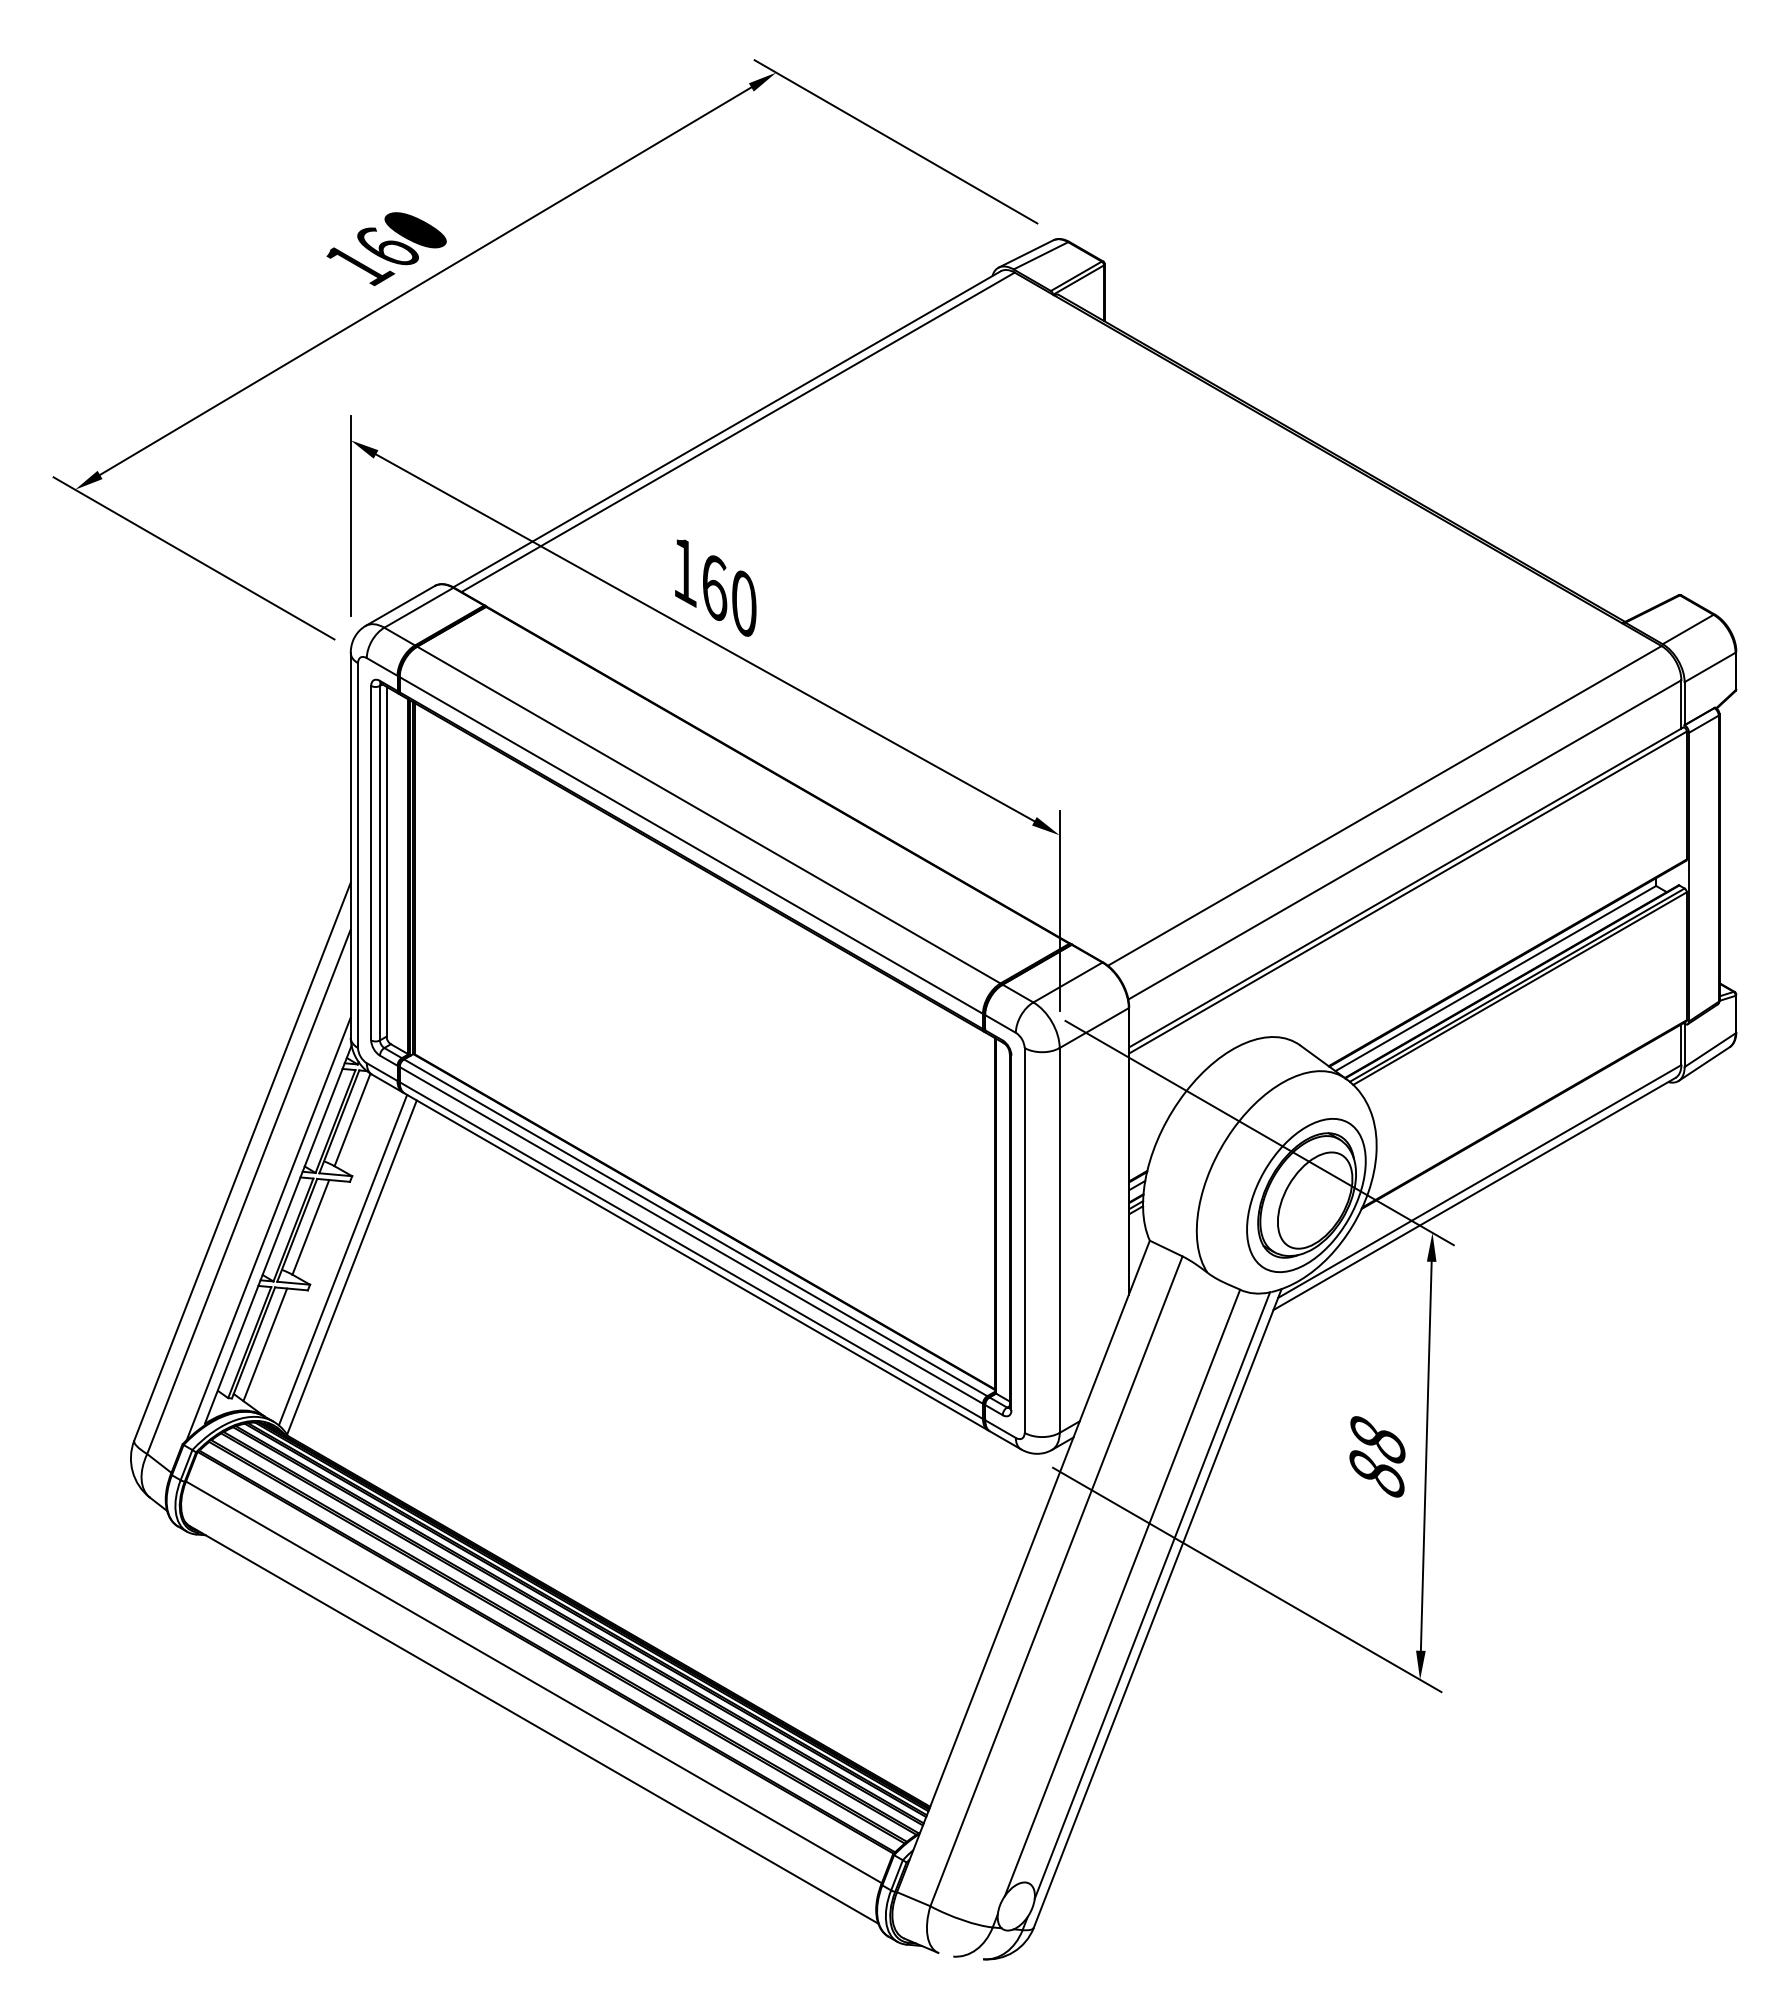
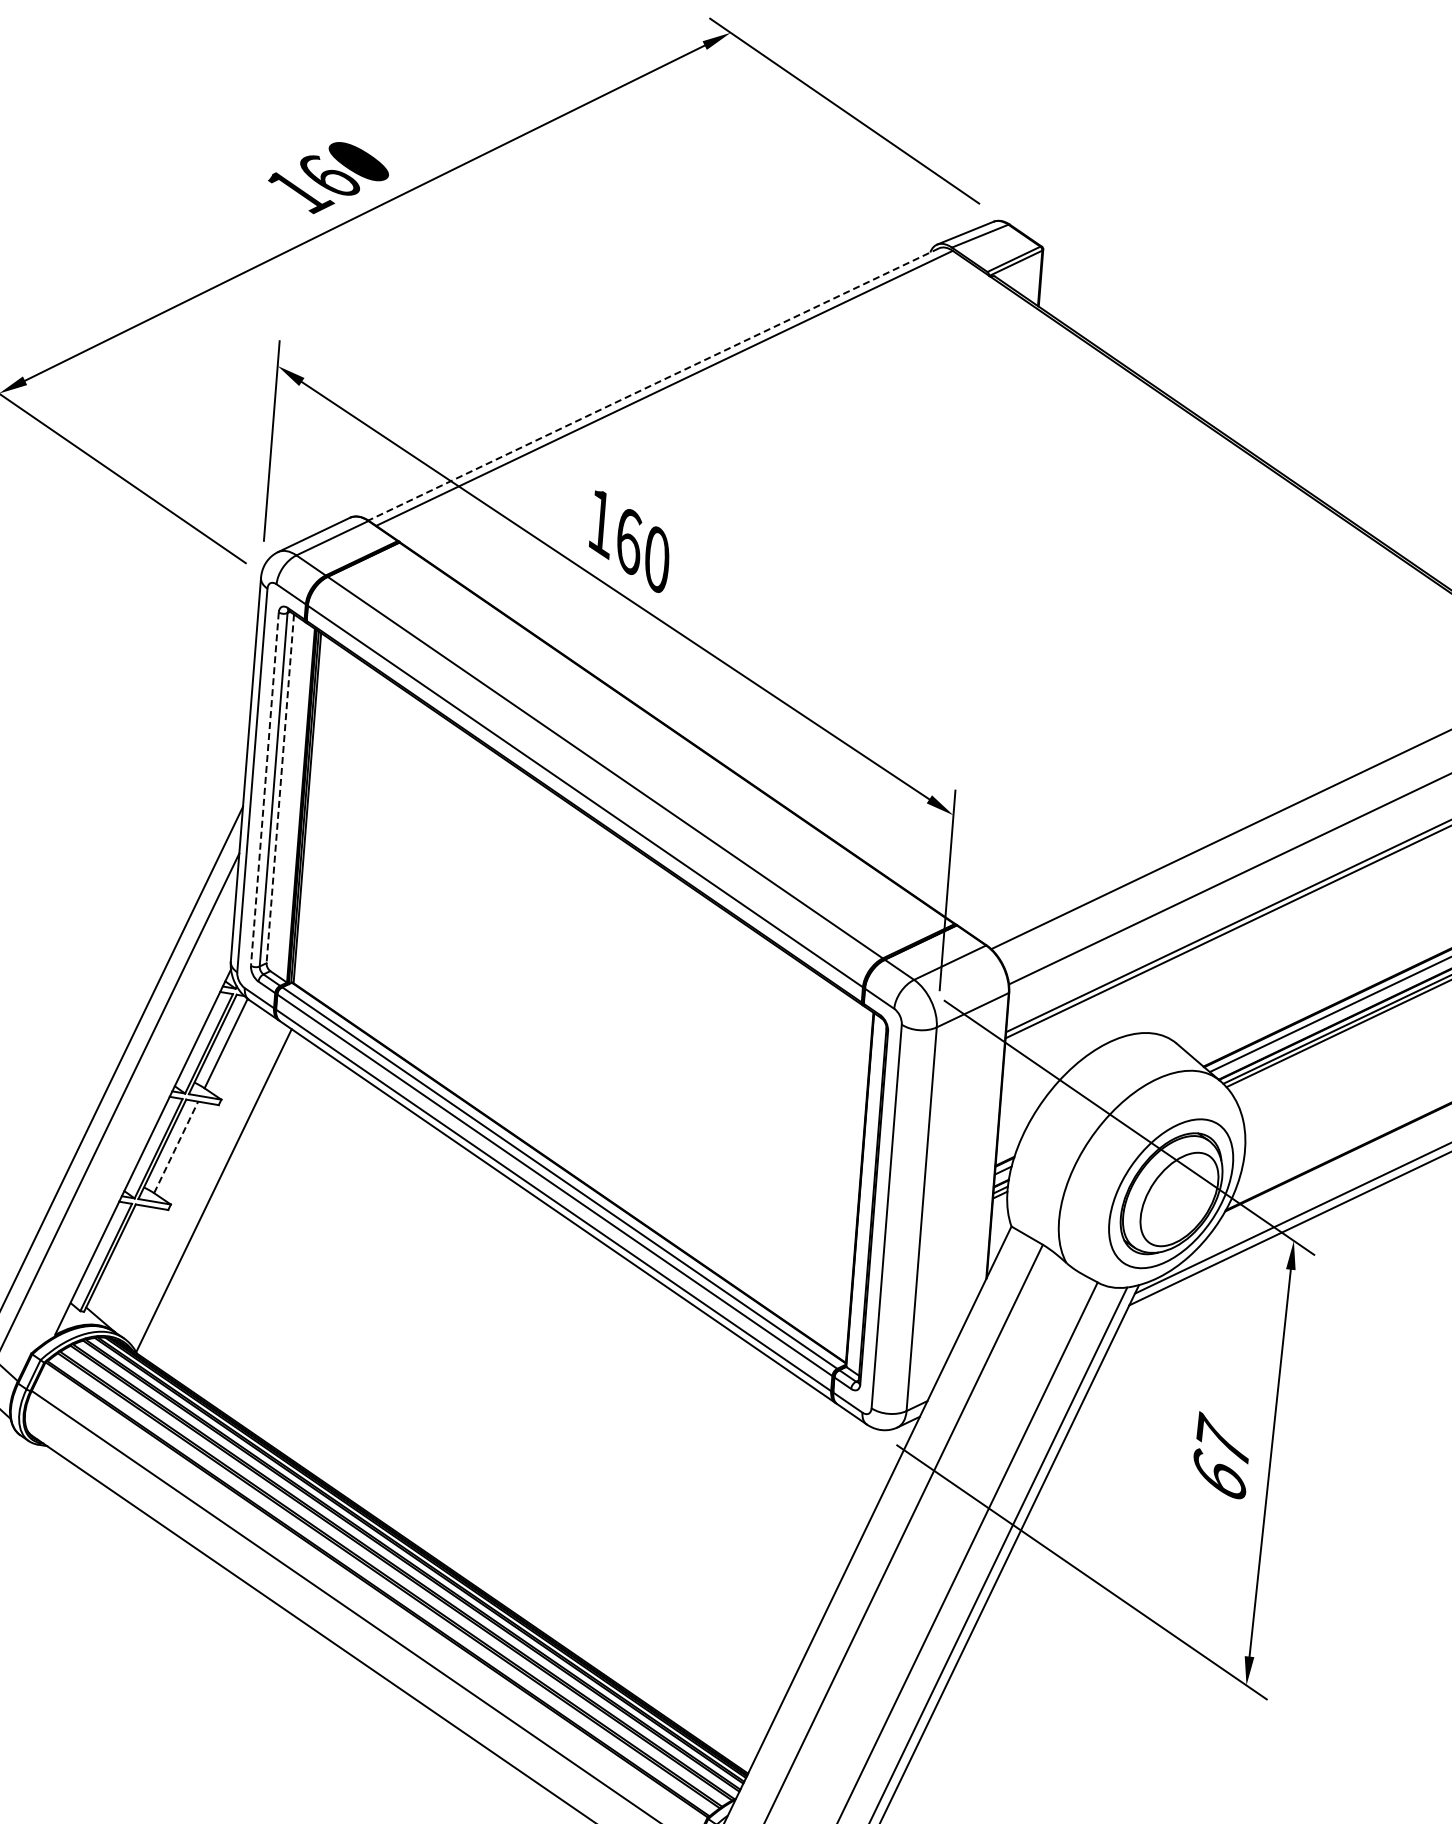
line: (726, 429) -> (653, 384), solid -> dashed
line: (386, 861) -> (280, 788), solid -> dashed
line: (371, 863) -> (265, 789), solid -> dashed
line: (310, 1227) -> (175, 1147), solid -> dashed
line: (268, 1228) -> (133, 1145), removed
line: (342, 1259) -> (205, 1181), removed
line: (265, 1344) -> (121, 1260), removed
text: (1377, 1453) -> (1221, 1456), 88 -> 67

